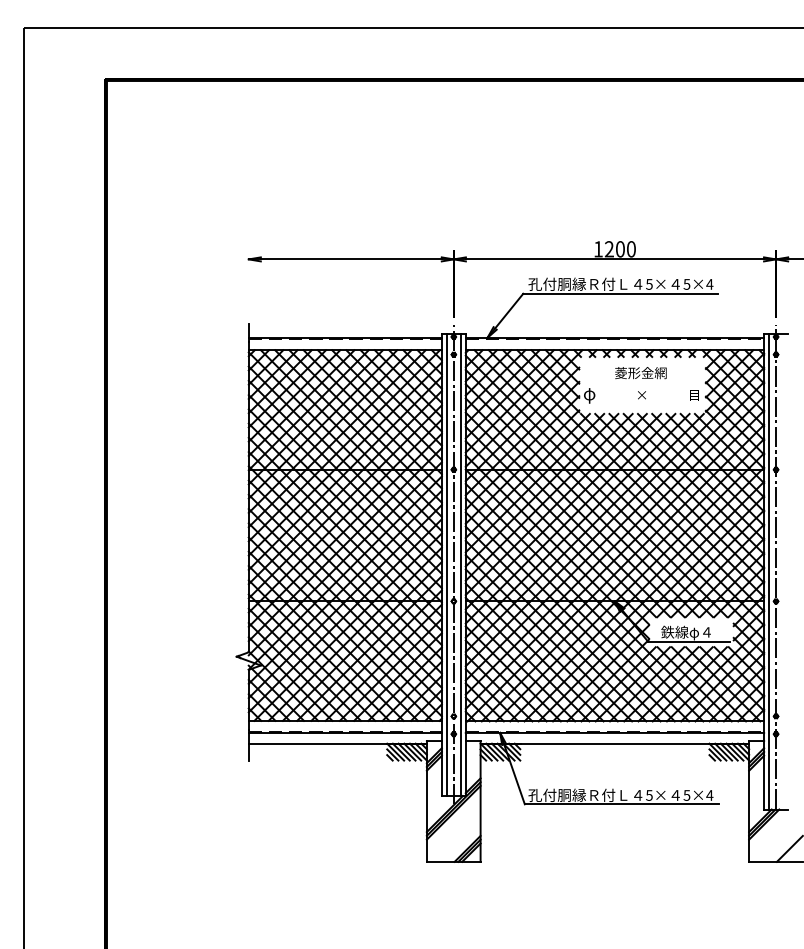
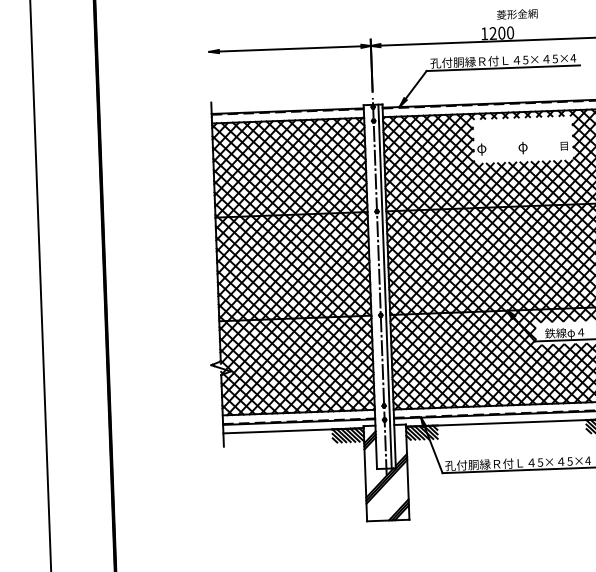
text: (640, 373) -> (517, 14), moved
text: (641, 395) -> (522, 147), × -> φ
line: (447, 565) -> (374, 287), removed

